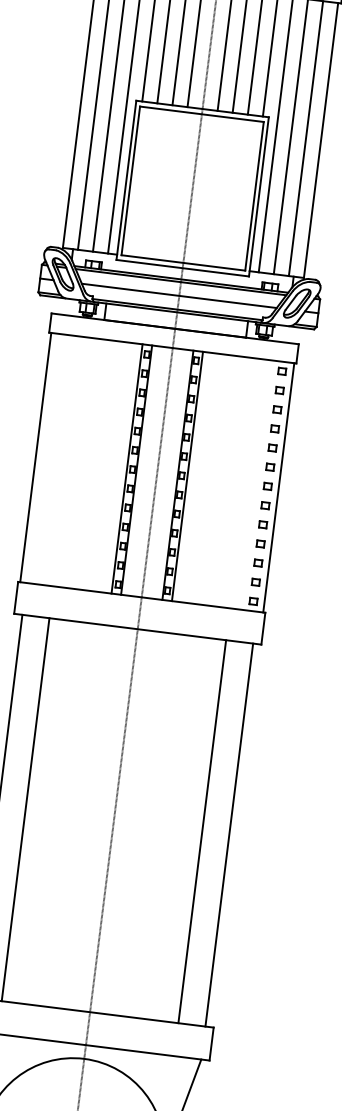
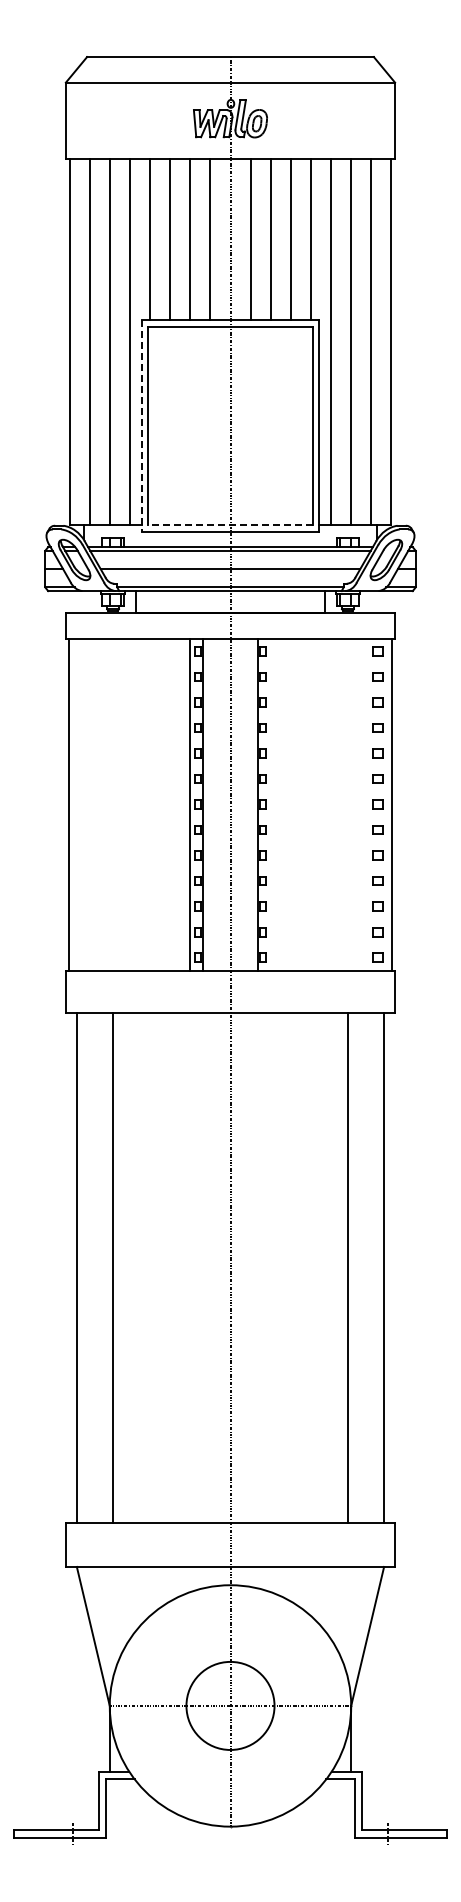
line: (126, 180) -> (142, 426), solid -> dashed
line: (183, 263) -> (230, 525), solid -> dashed
line: (187, 476) -> (270, 804), removed

